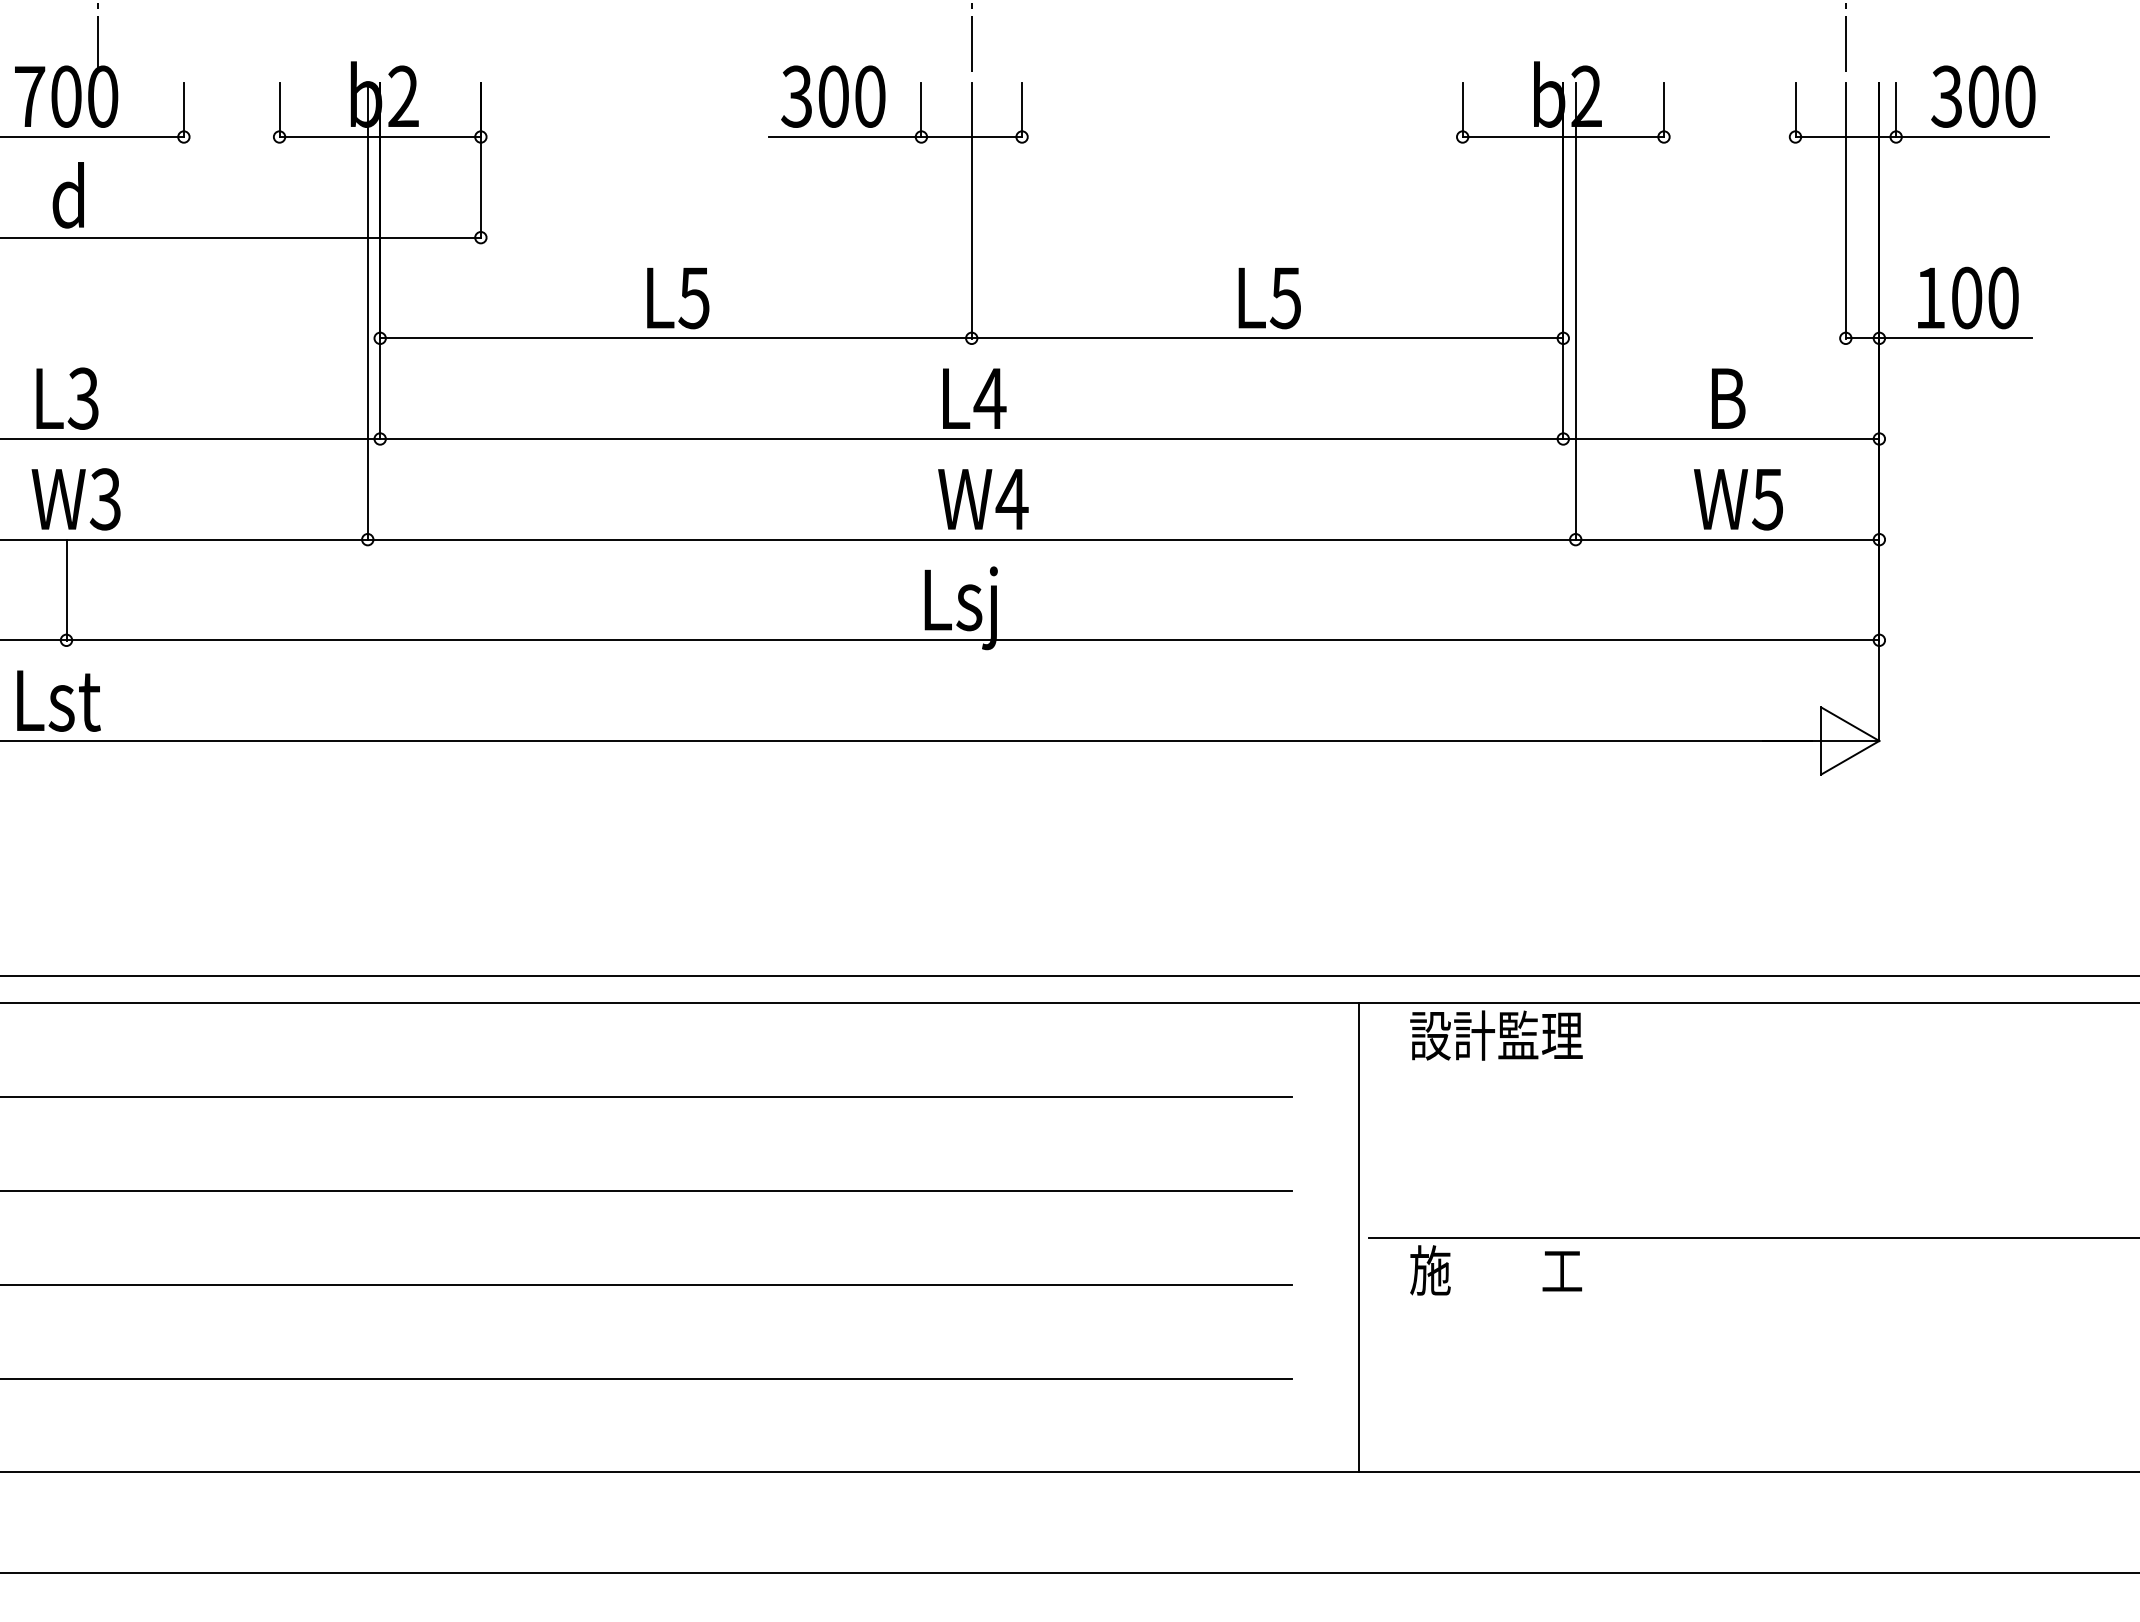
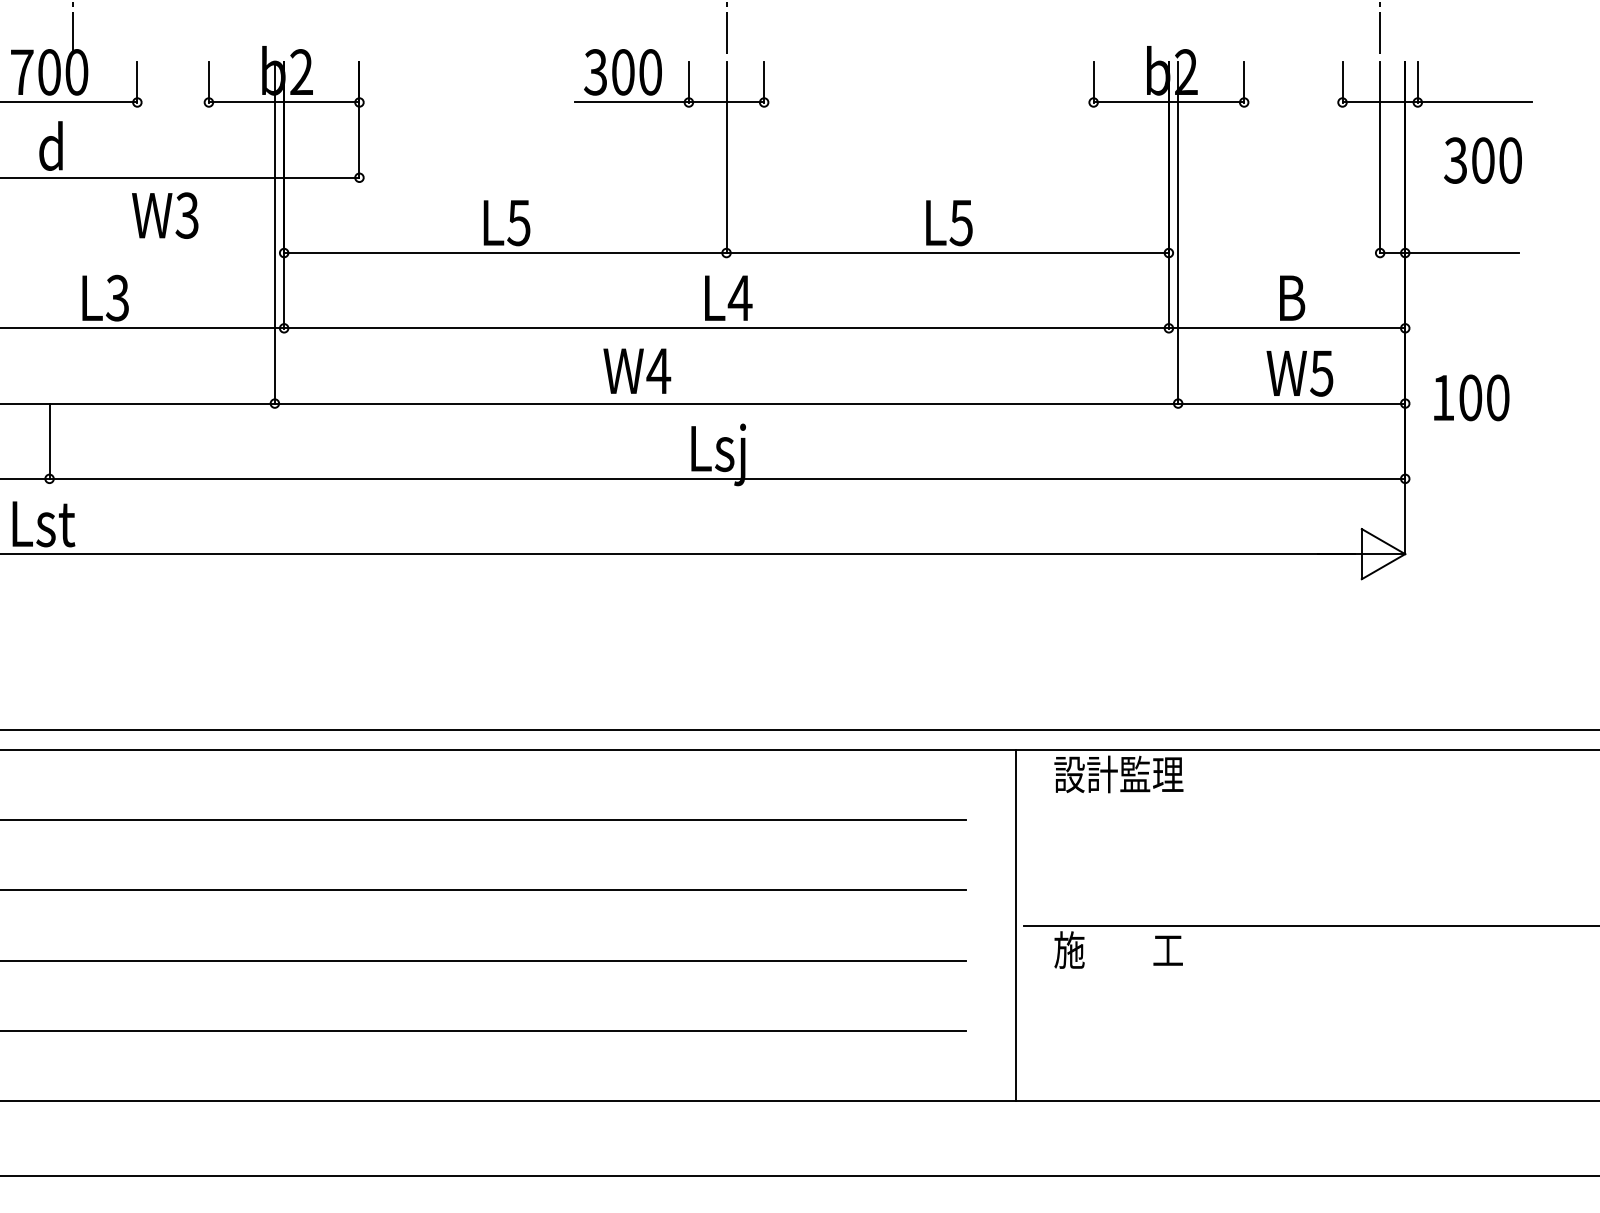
text: (1983, 96) -> (1483, 160), moved
text: (1968, 297) -> (1471, 397), moved
text: (67, 398) -> (105, 298), moved
text: (75, 499) -> (164, 215), moved
text: (983, 499) -> (637, 371), moved

